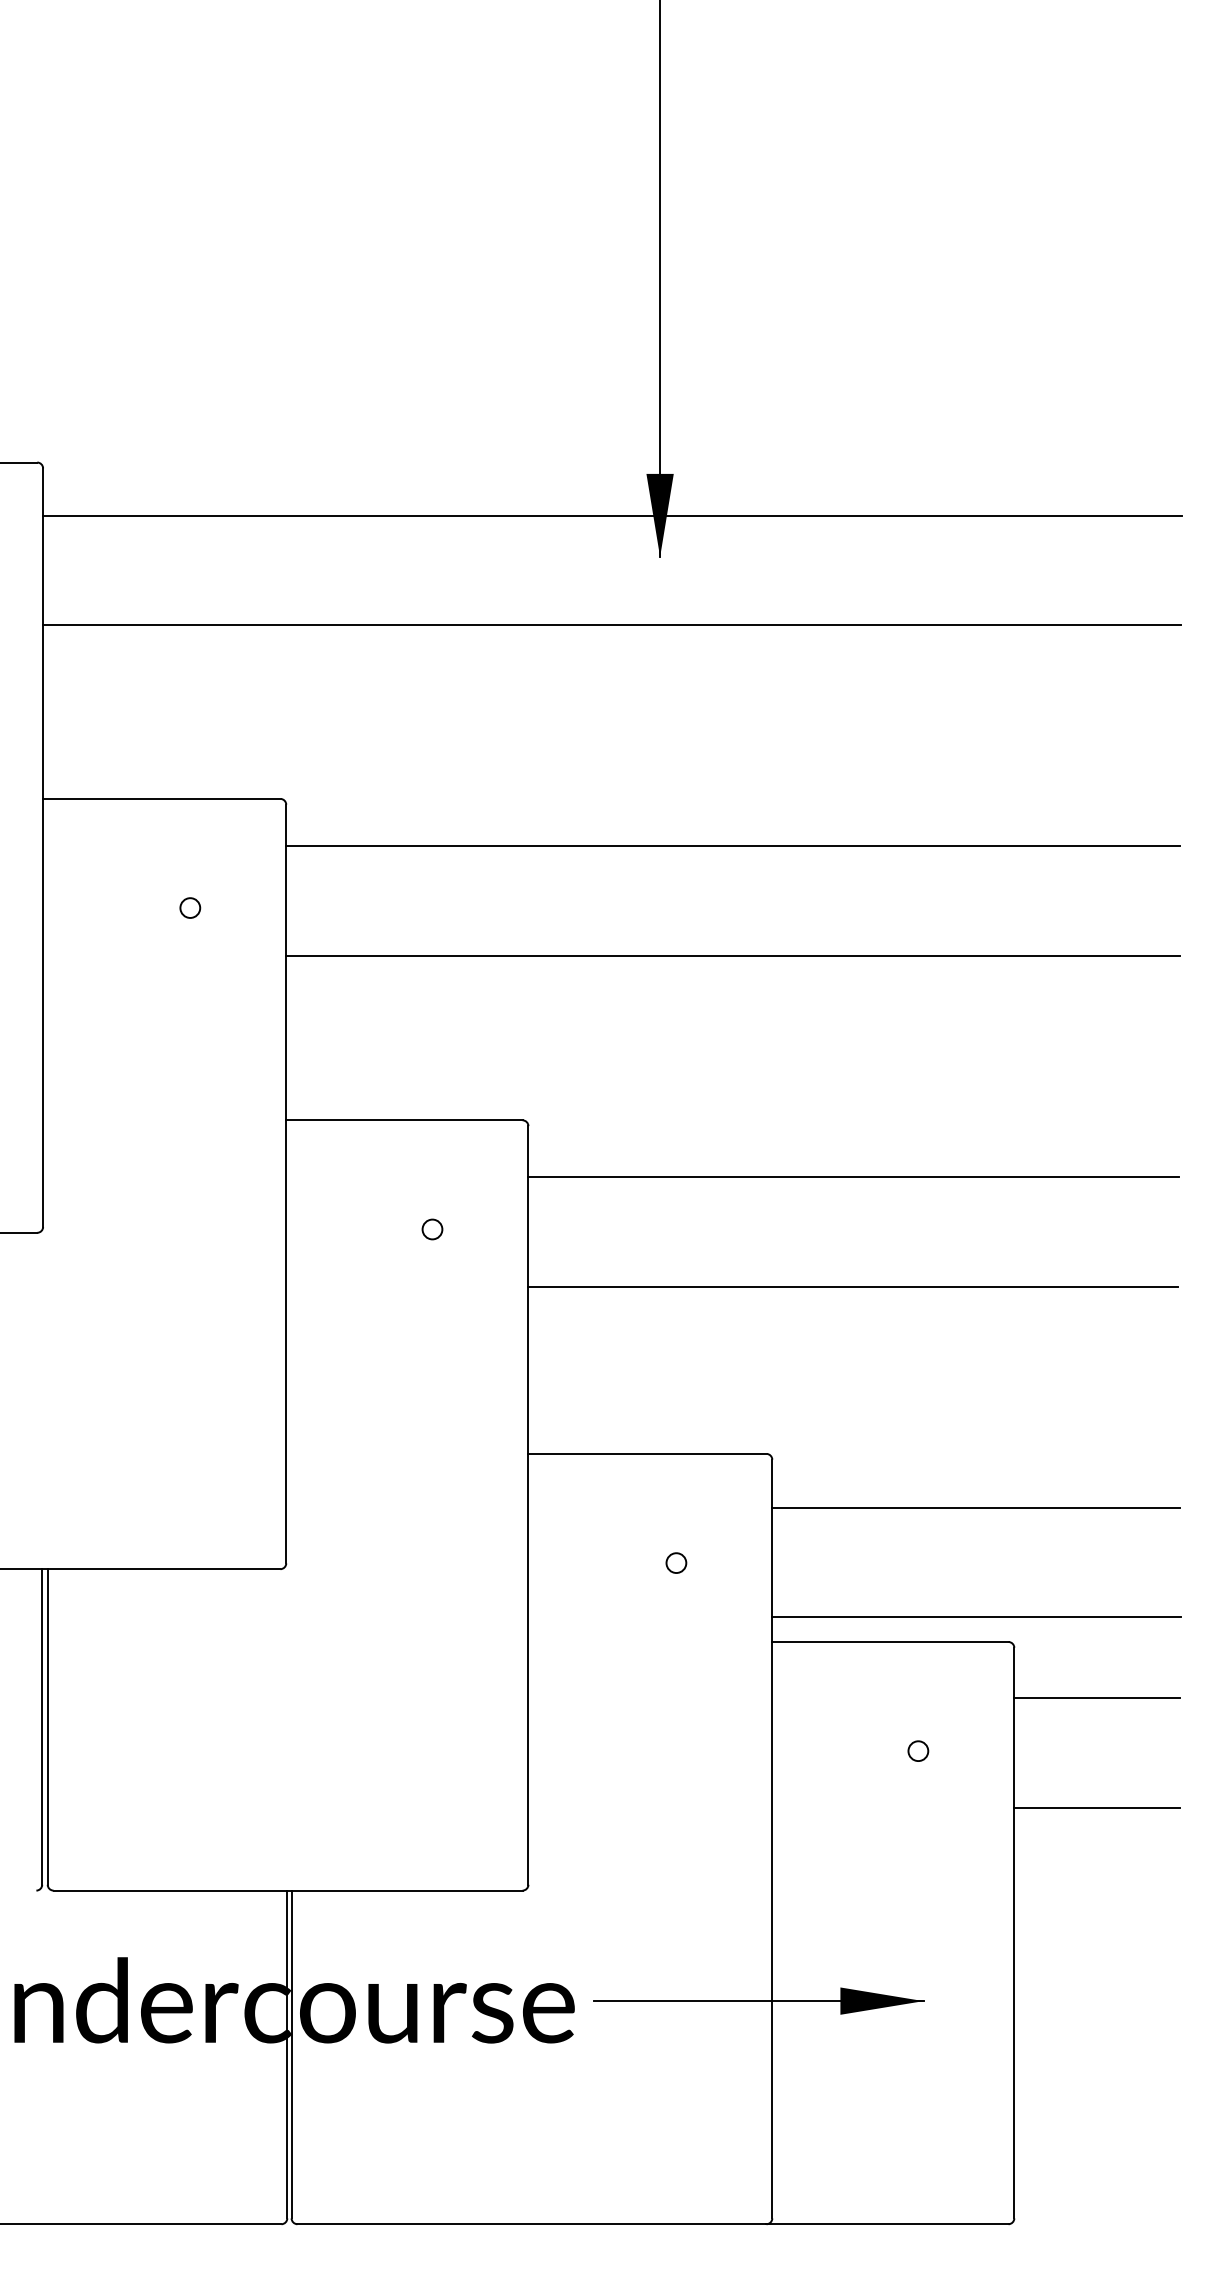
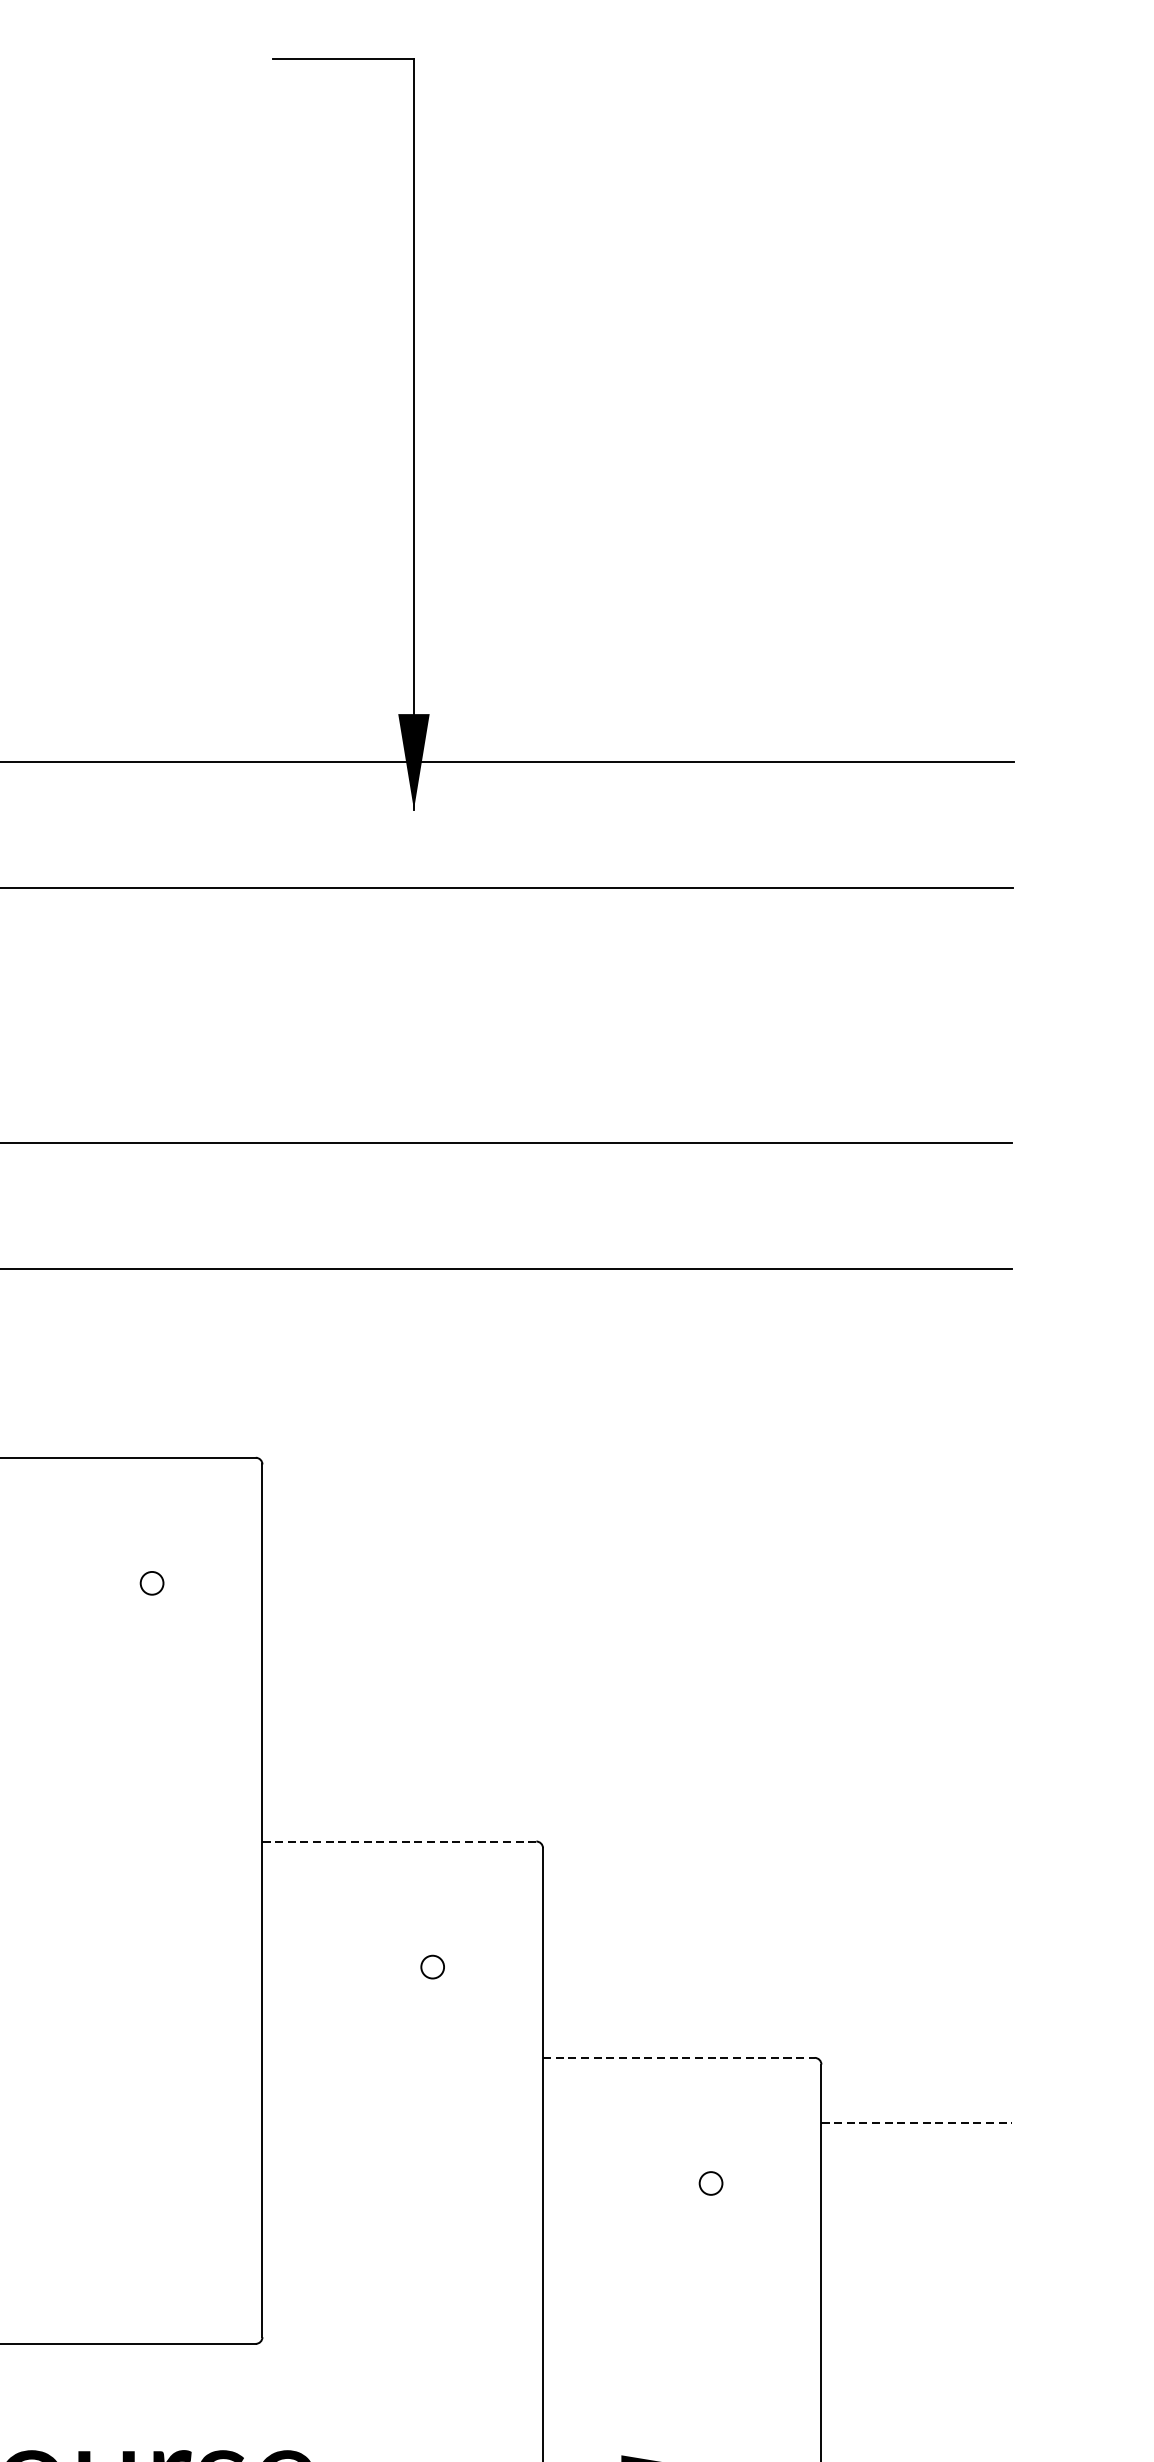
line: (853, 1177) -> (636, 1523), removed
line: (853, 1286) -> (636, 1648), removed
line: (647, 1453) -> (399, 1841), solid -> dashed
line: (975, 1507) -> (776, 1903), removed
line: (976, 1617) -> (777, 2029), removed
line: (890, 1641) -> (679, 2057), solid -> dashed
line: (1097, 1698) -> (917, 2122), solid -> dashed
line: (1097, 1807) -> (917, 2248), removed

